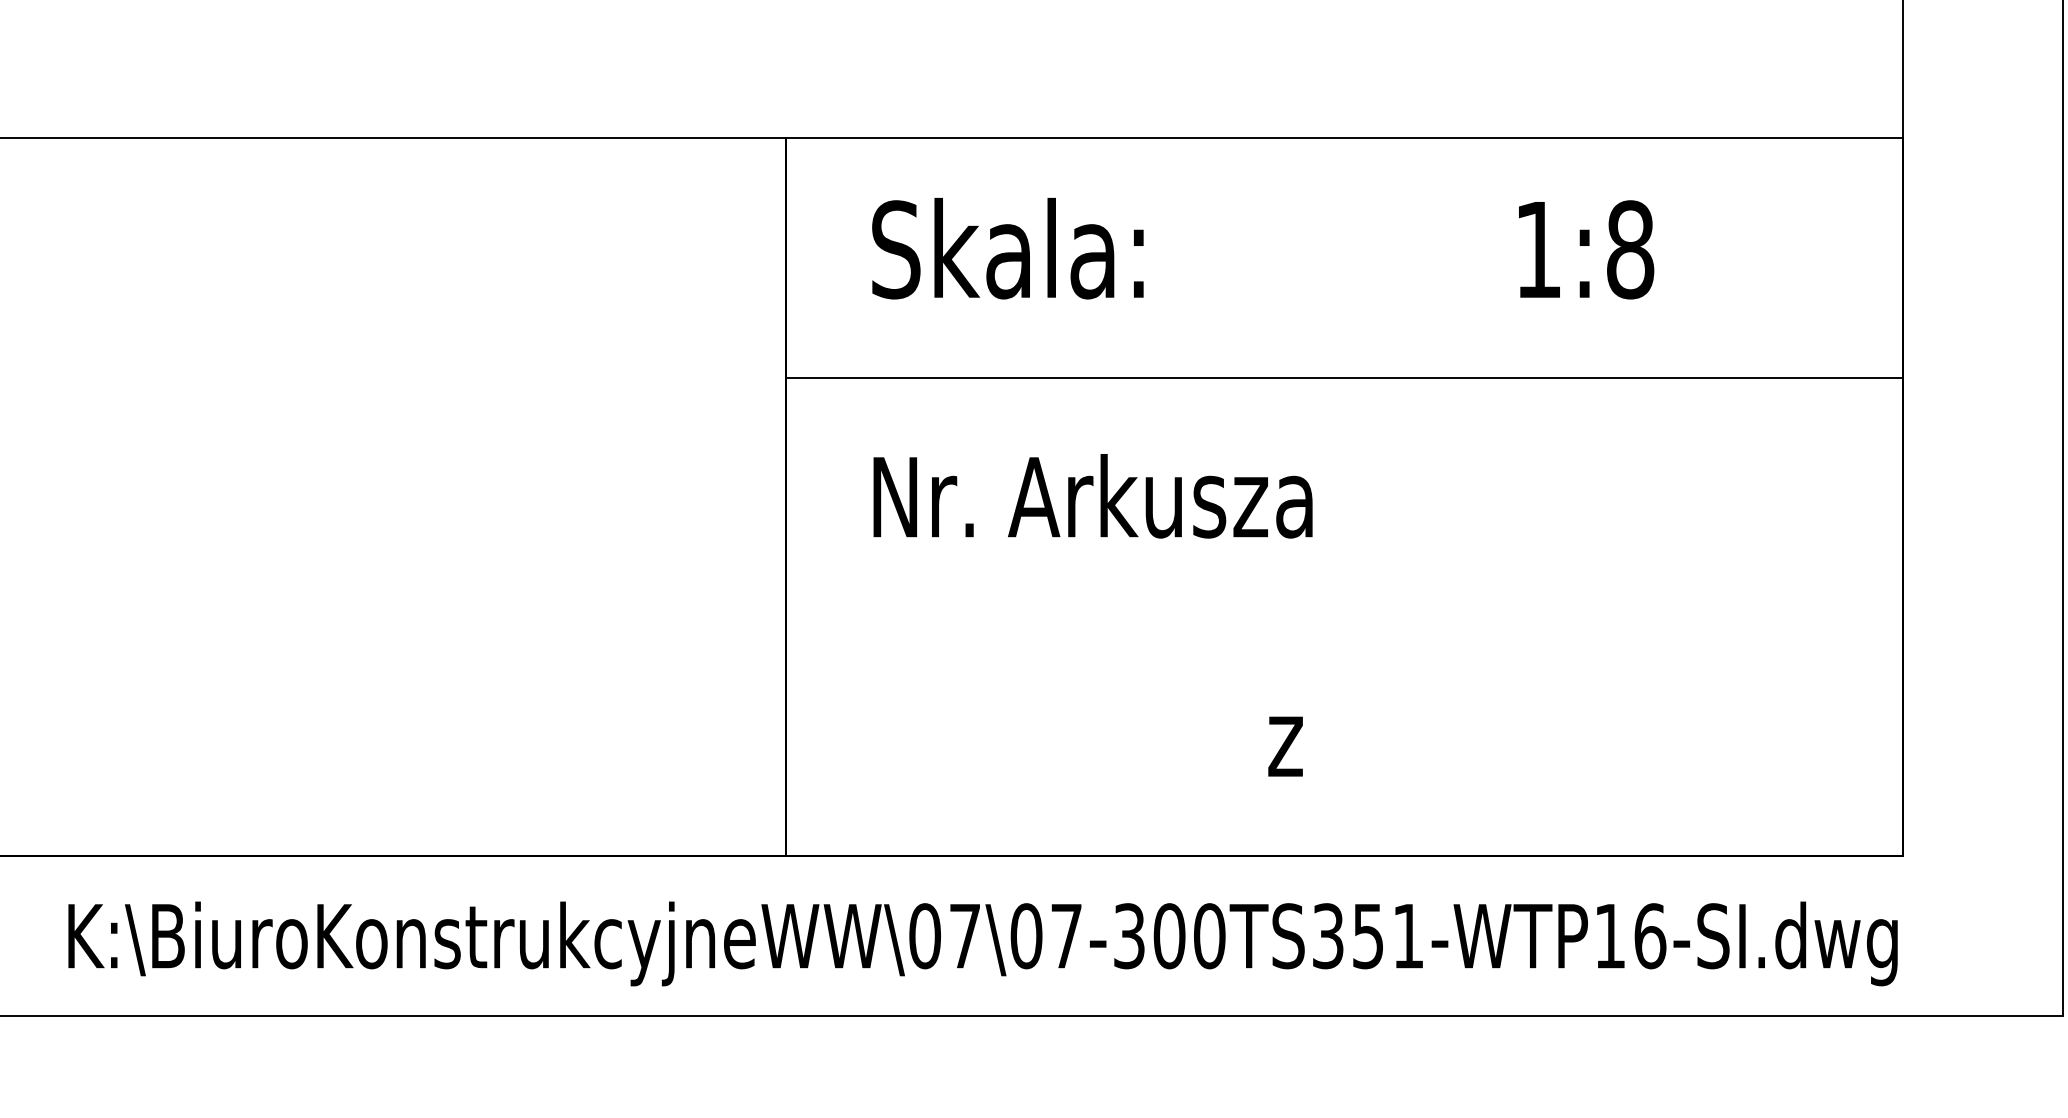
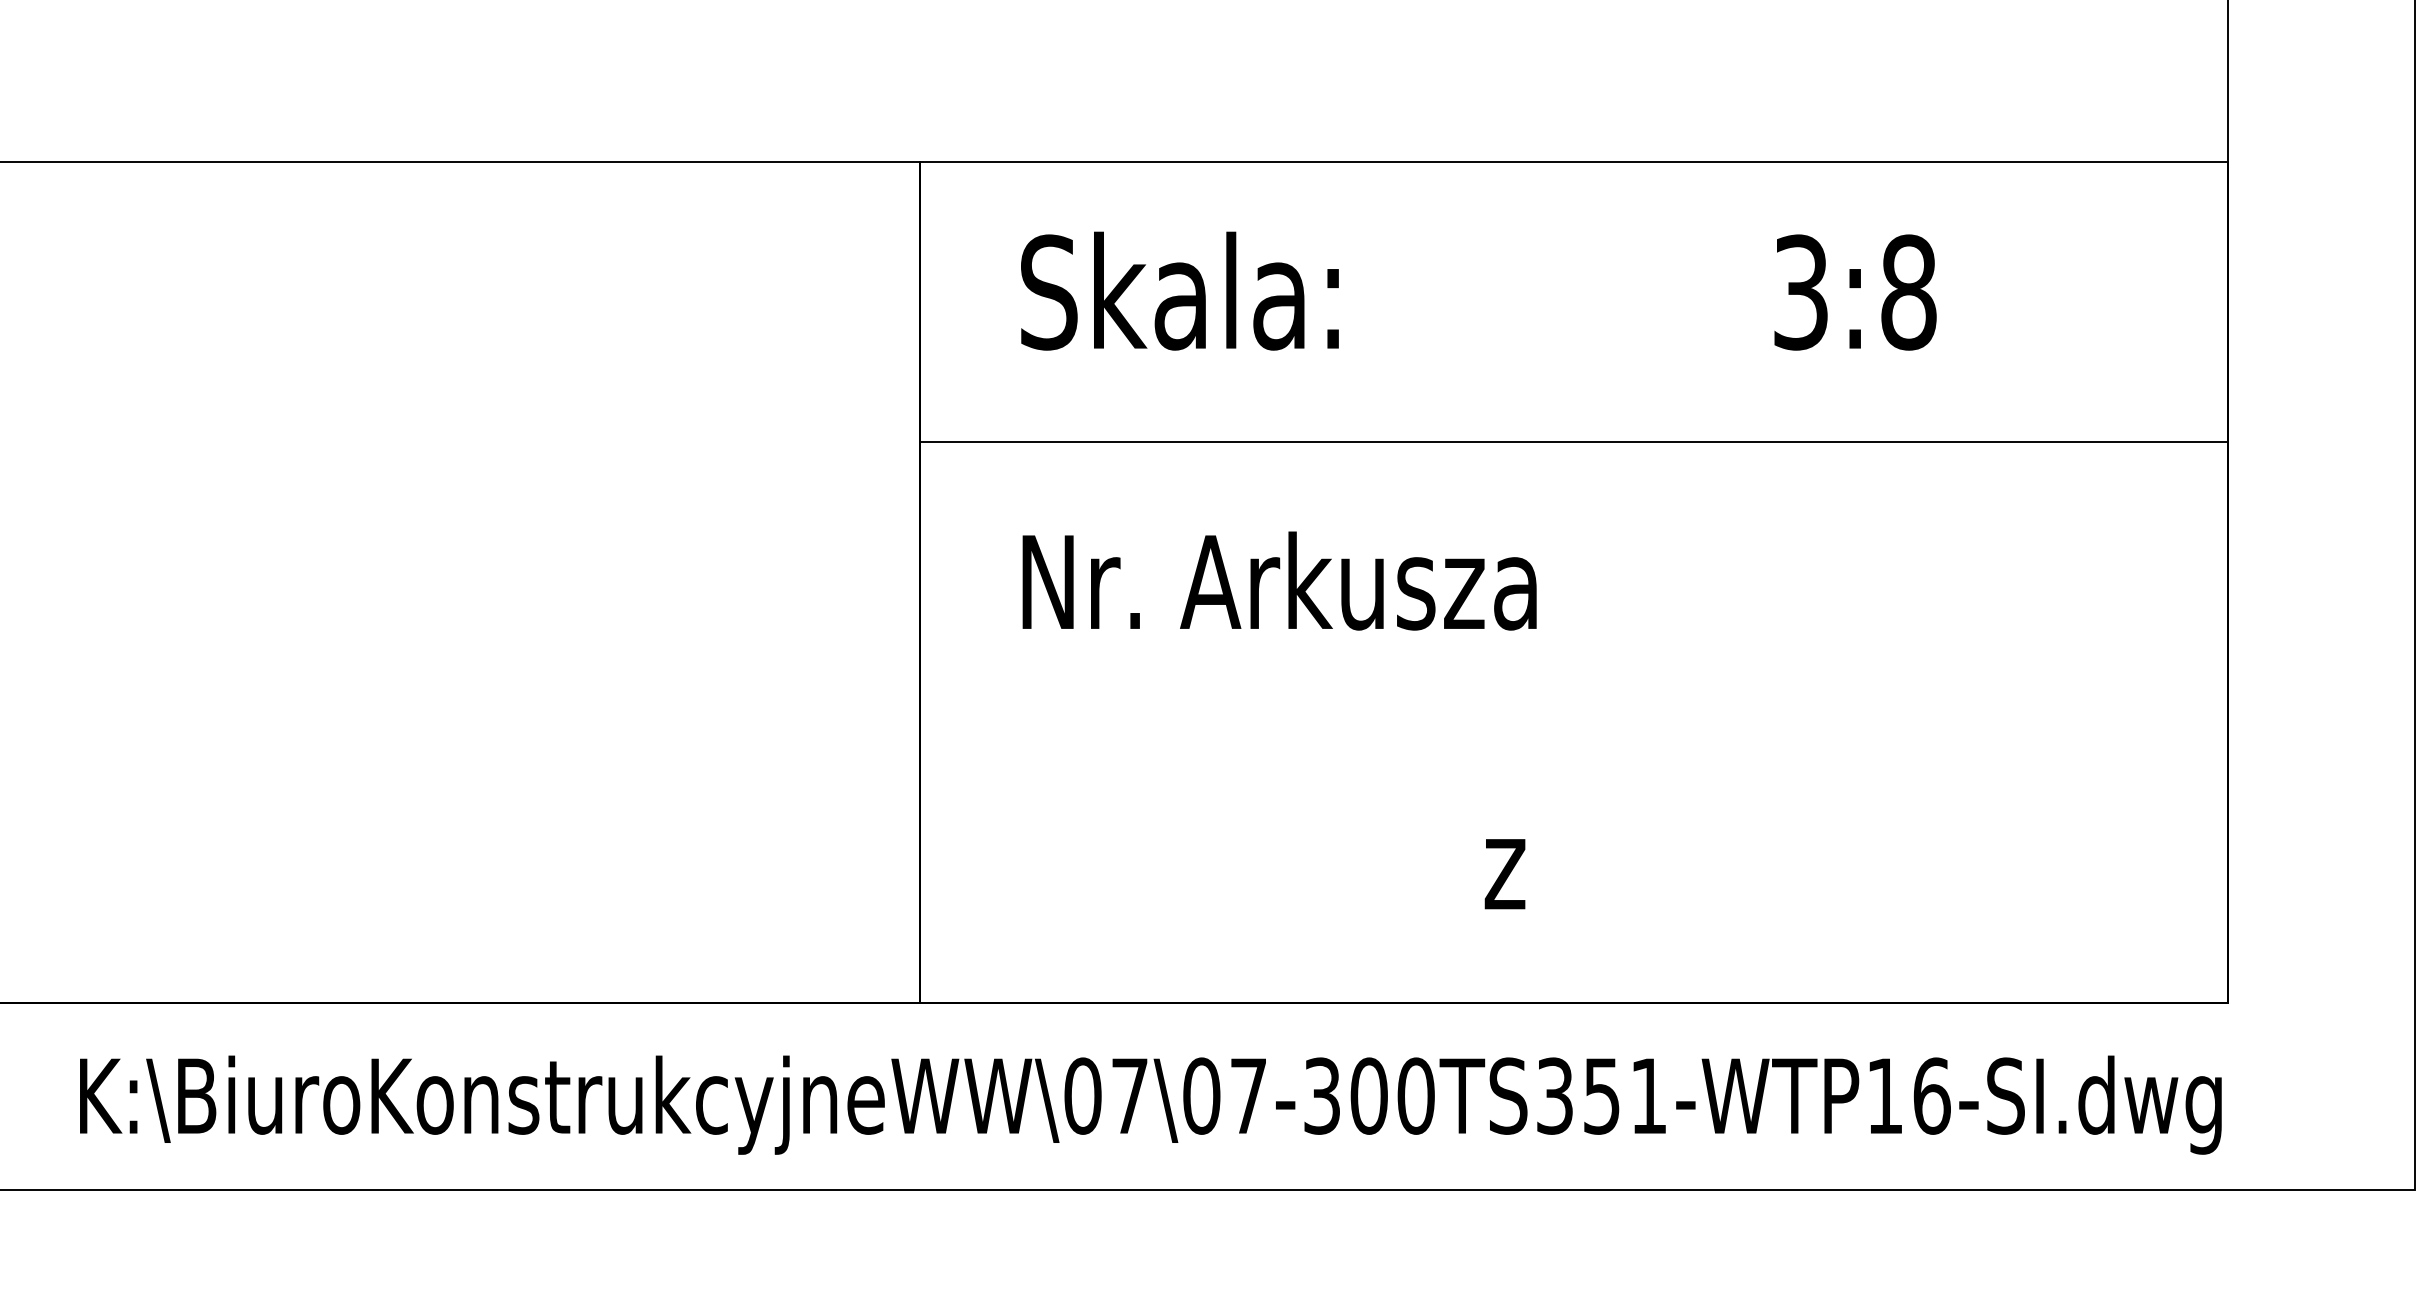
text: (1538, 249) -> (1801, 292), 1:8 -> 3:8

